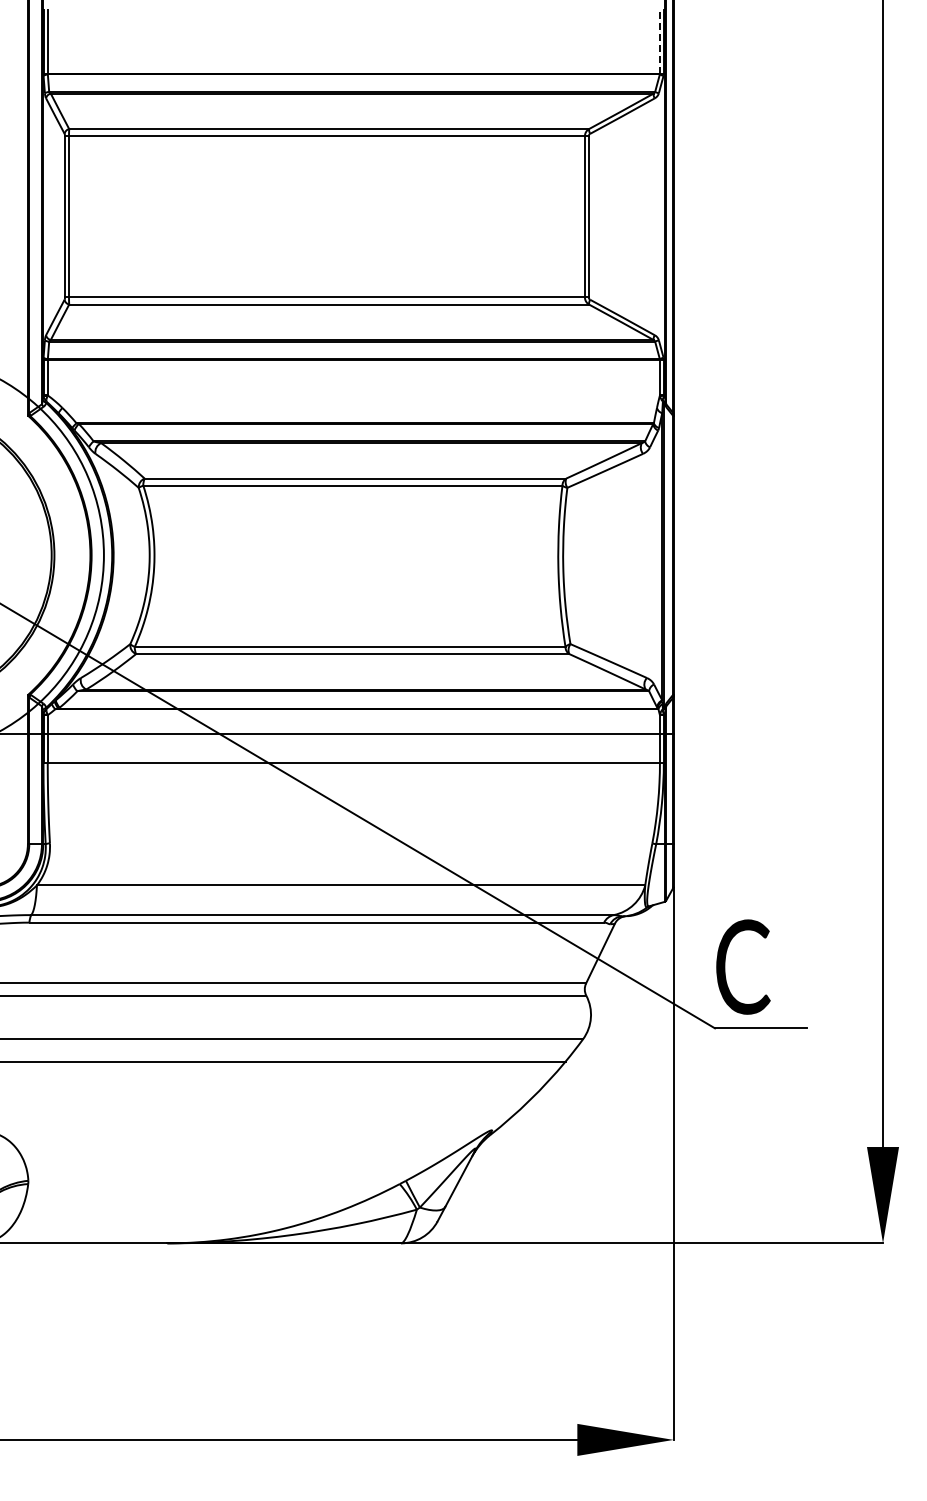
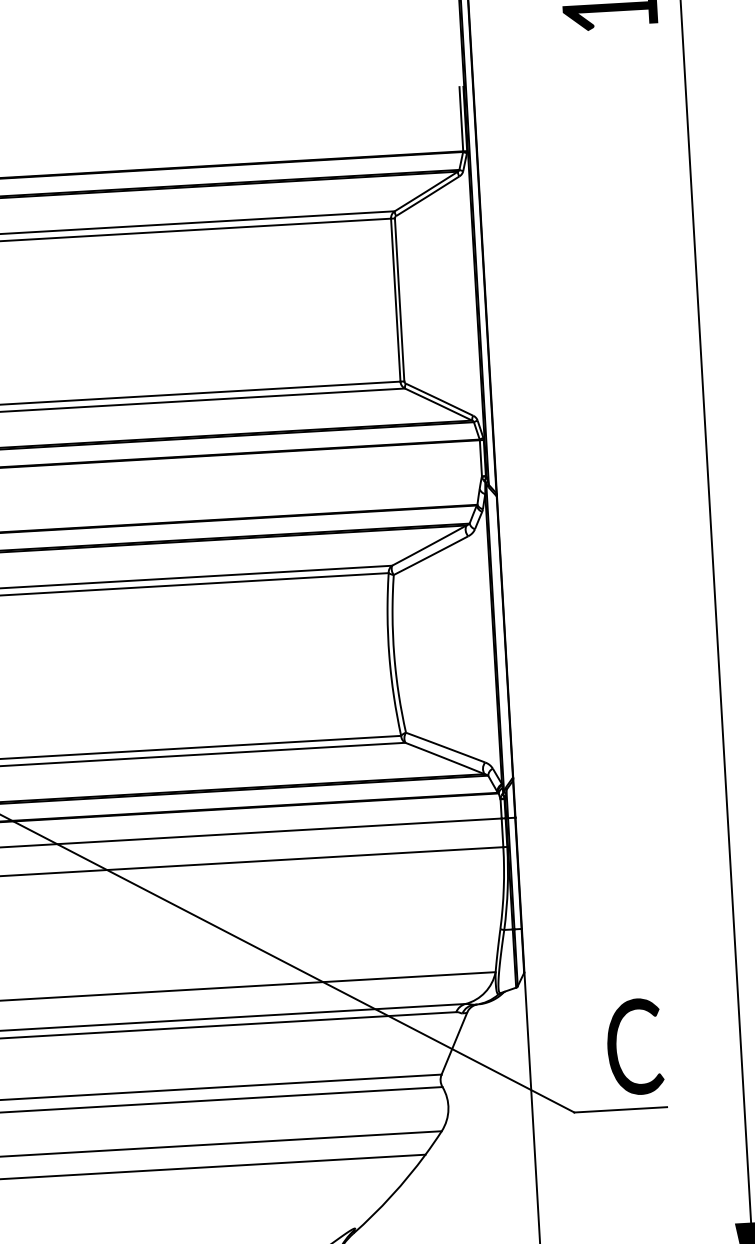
line: (659, 42) -> (460, 119), dashed -> solid
text: (743, 966) -> (634, 1046), moved

